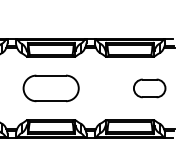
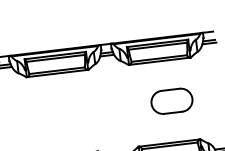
part: (50, 88) -> (61, 114), removed
part: (149, 88) -> (171, 101), moved

